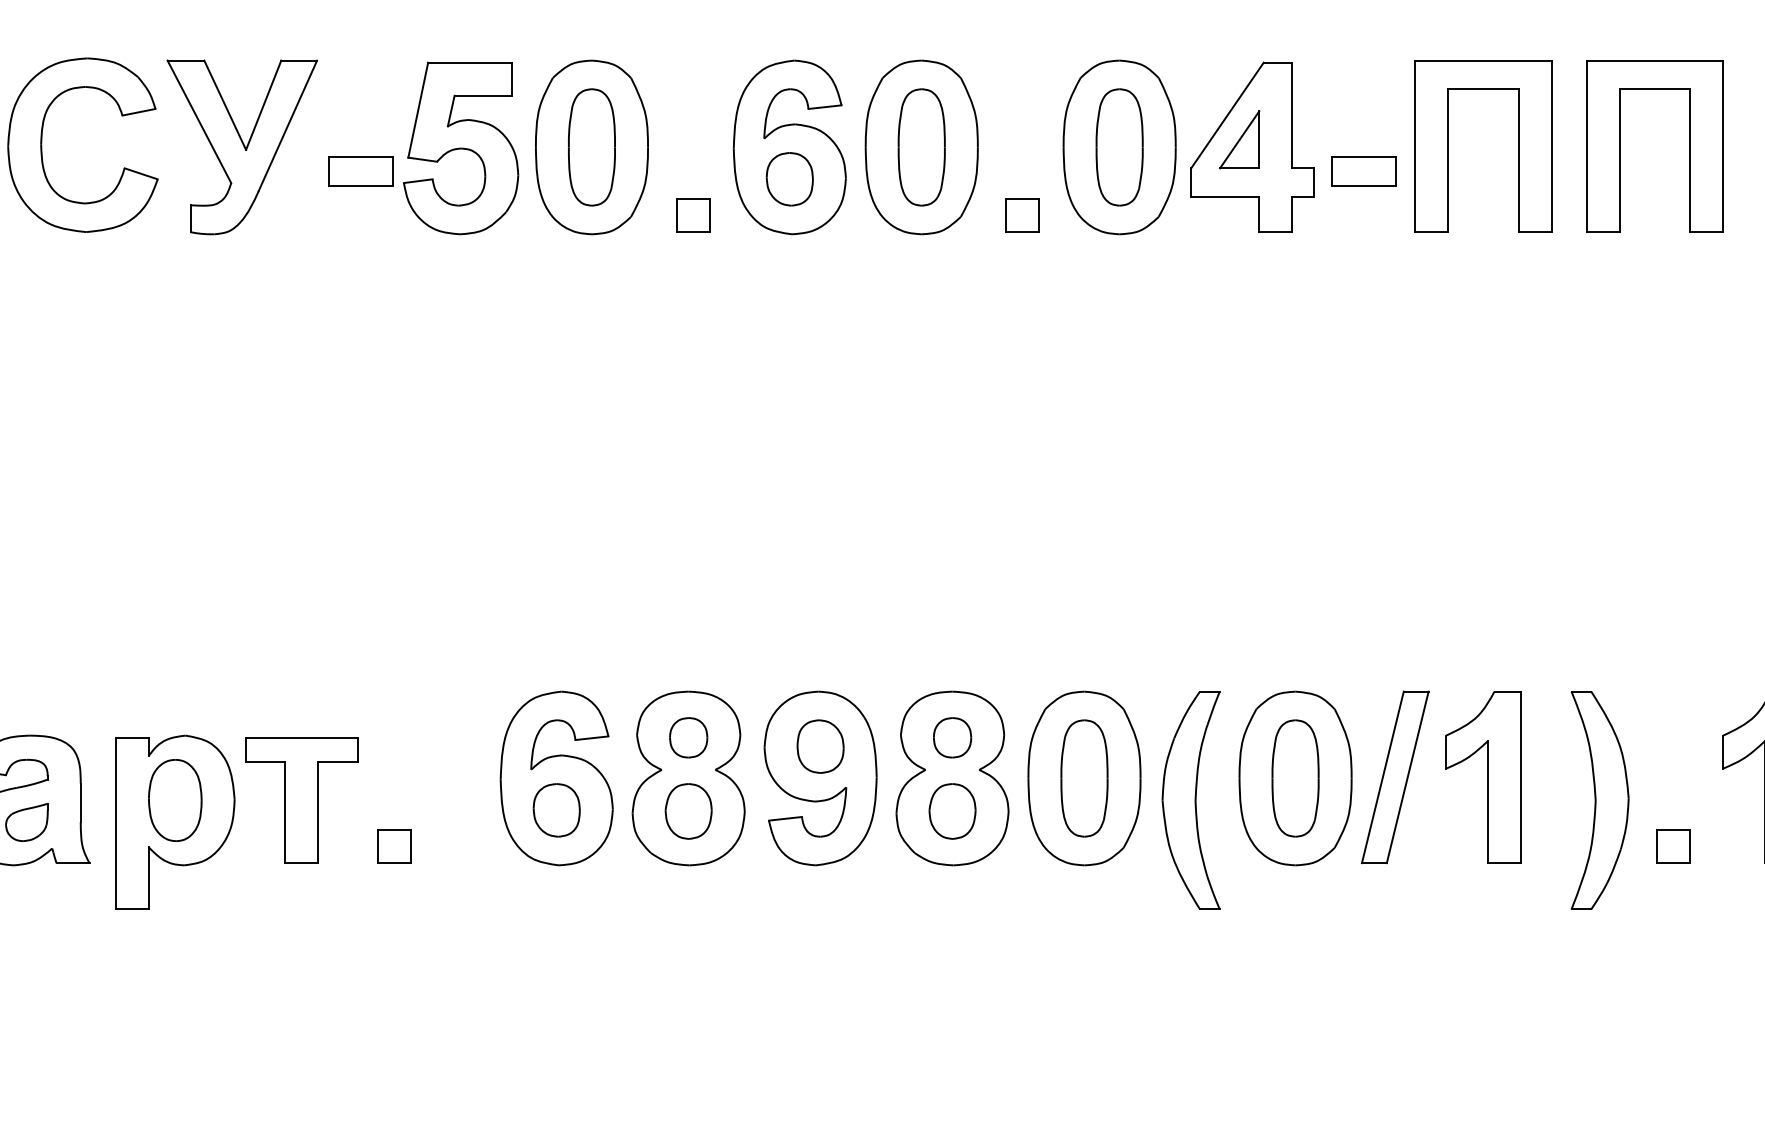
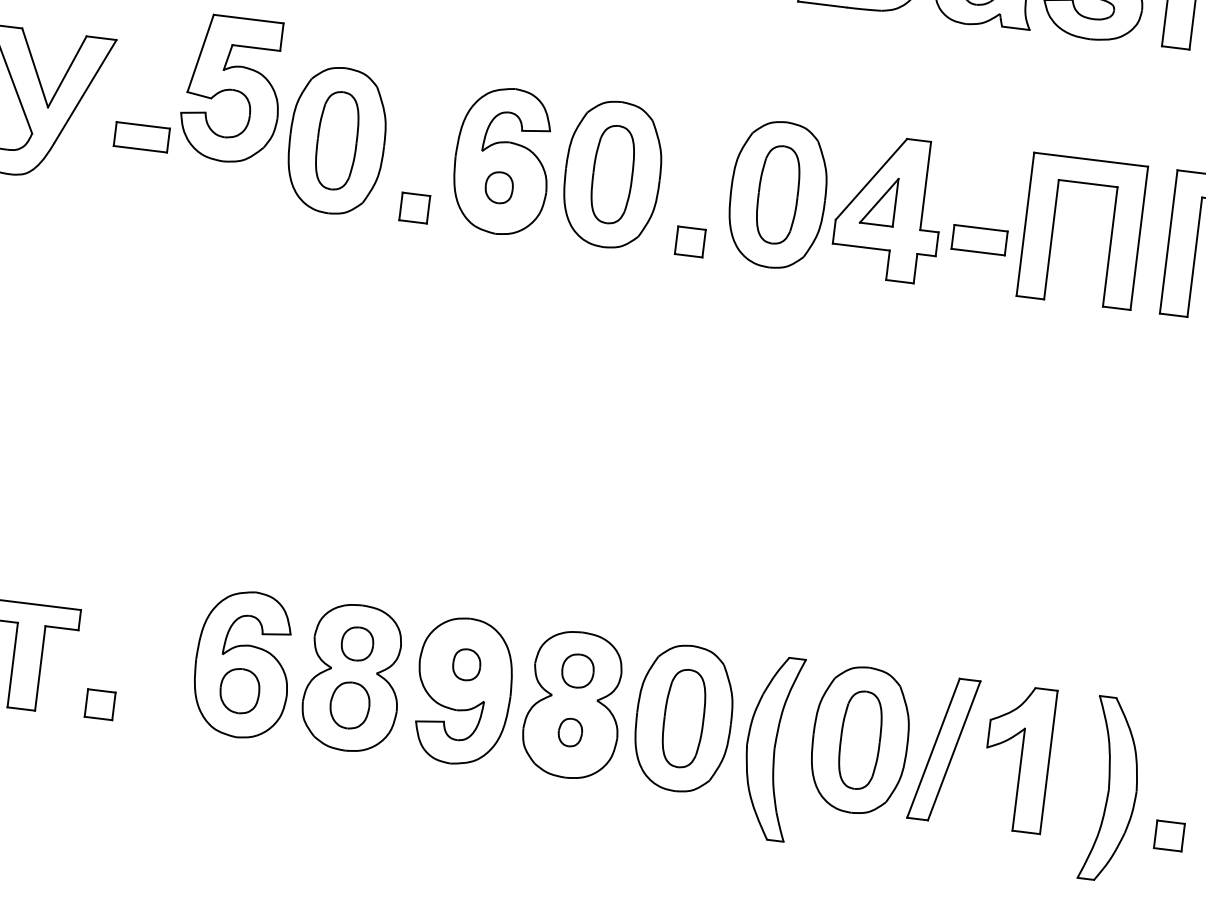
part: (461, 148) -> (232, 89), moved
part: (789, 179) -> (499, 187), size x0.7
part: (820, 746) -> (466, 664), size x0.7
part: (952, 811) -> (570, 732), size x0.6

